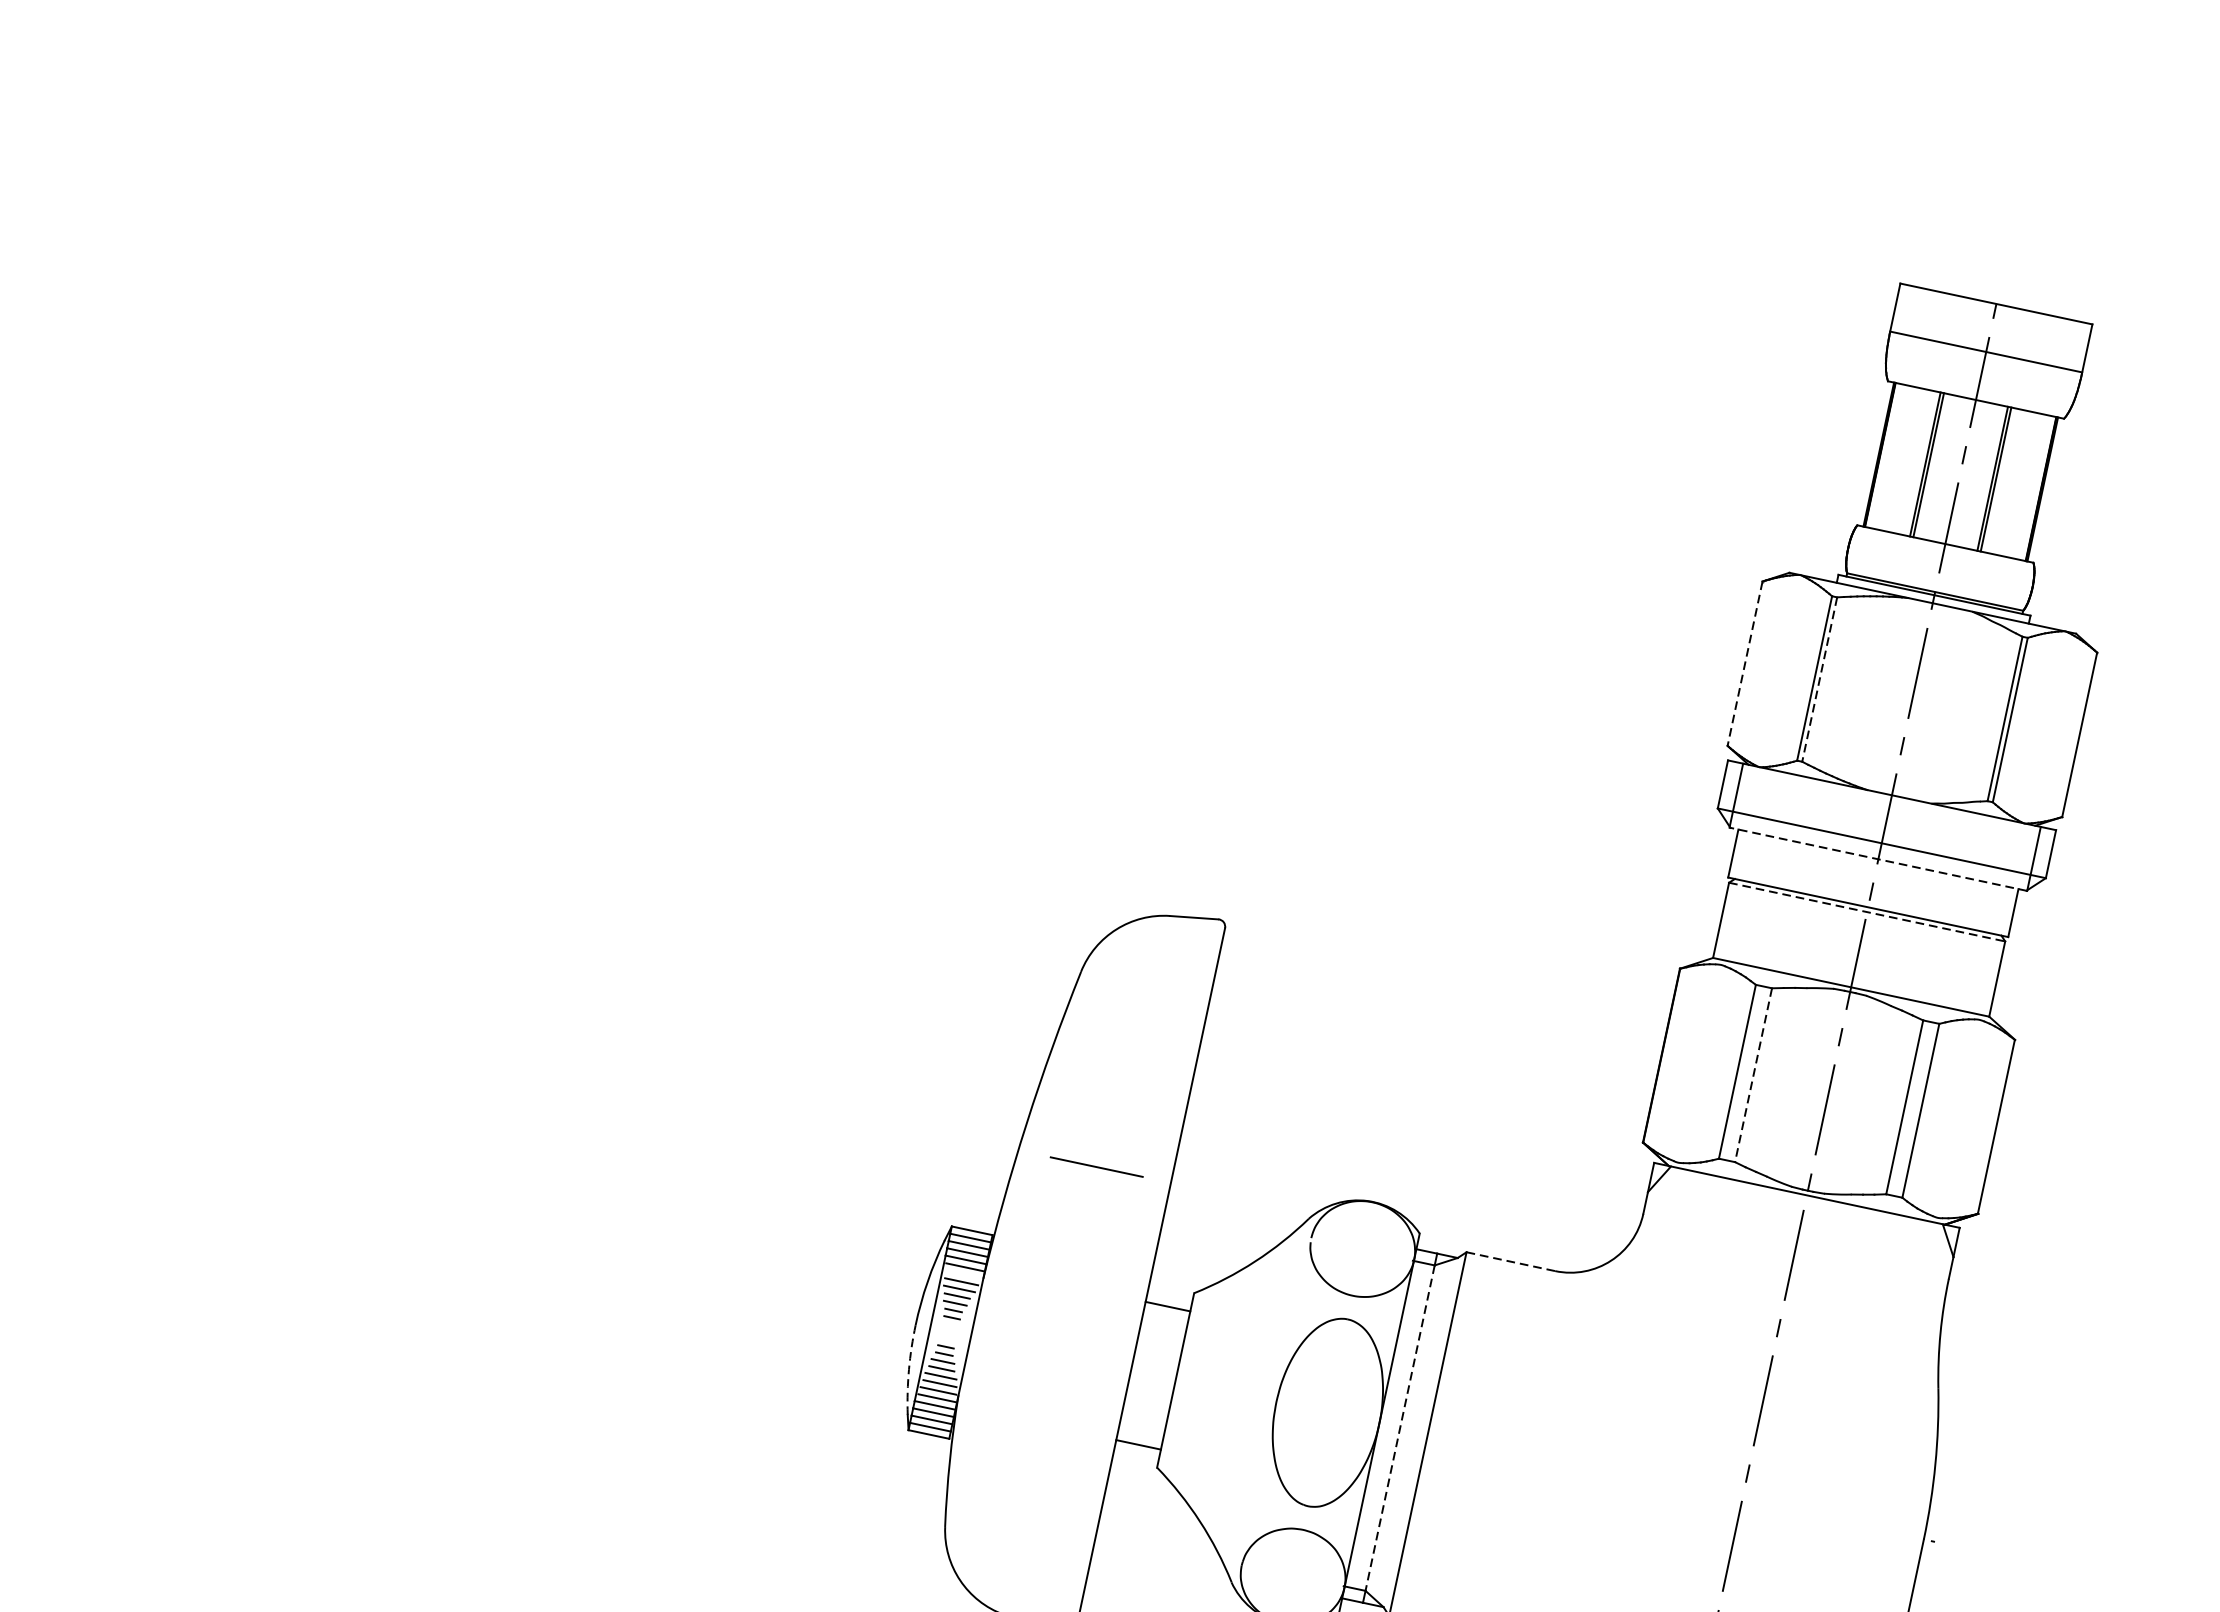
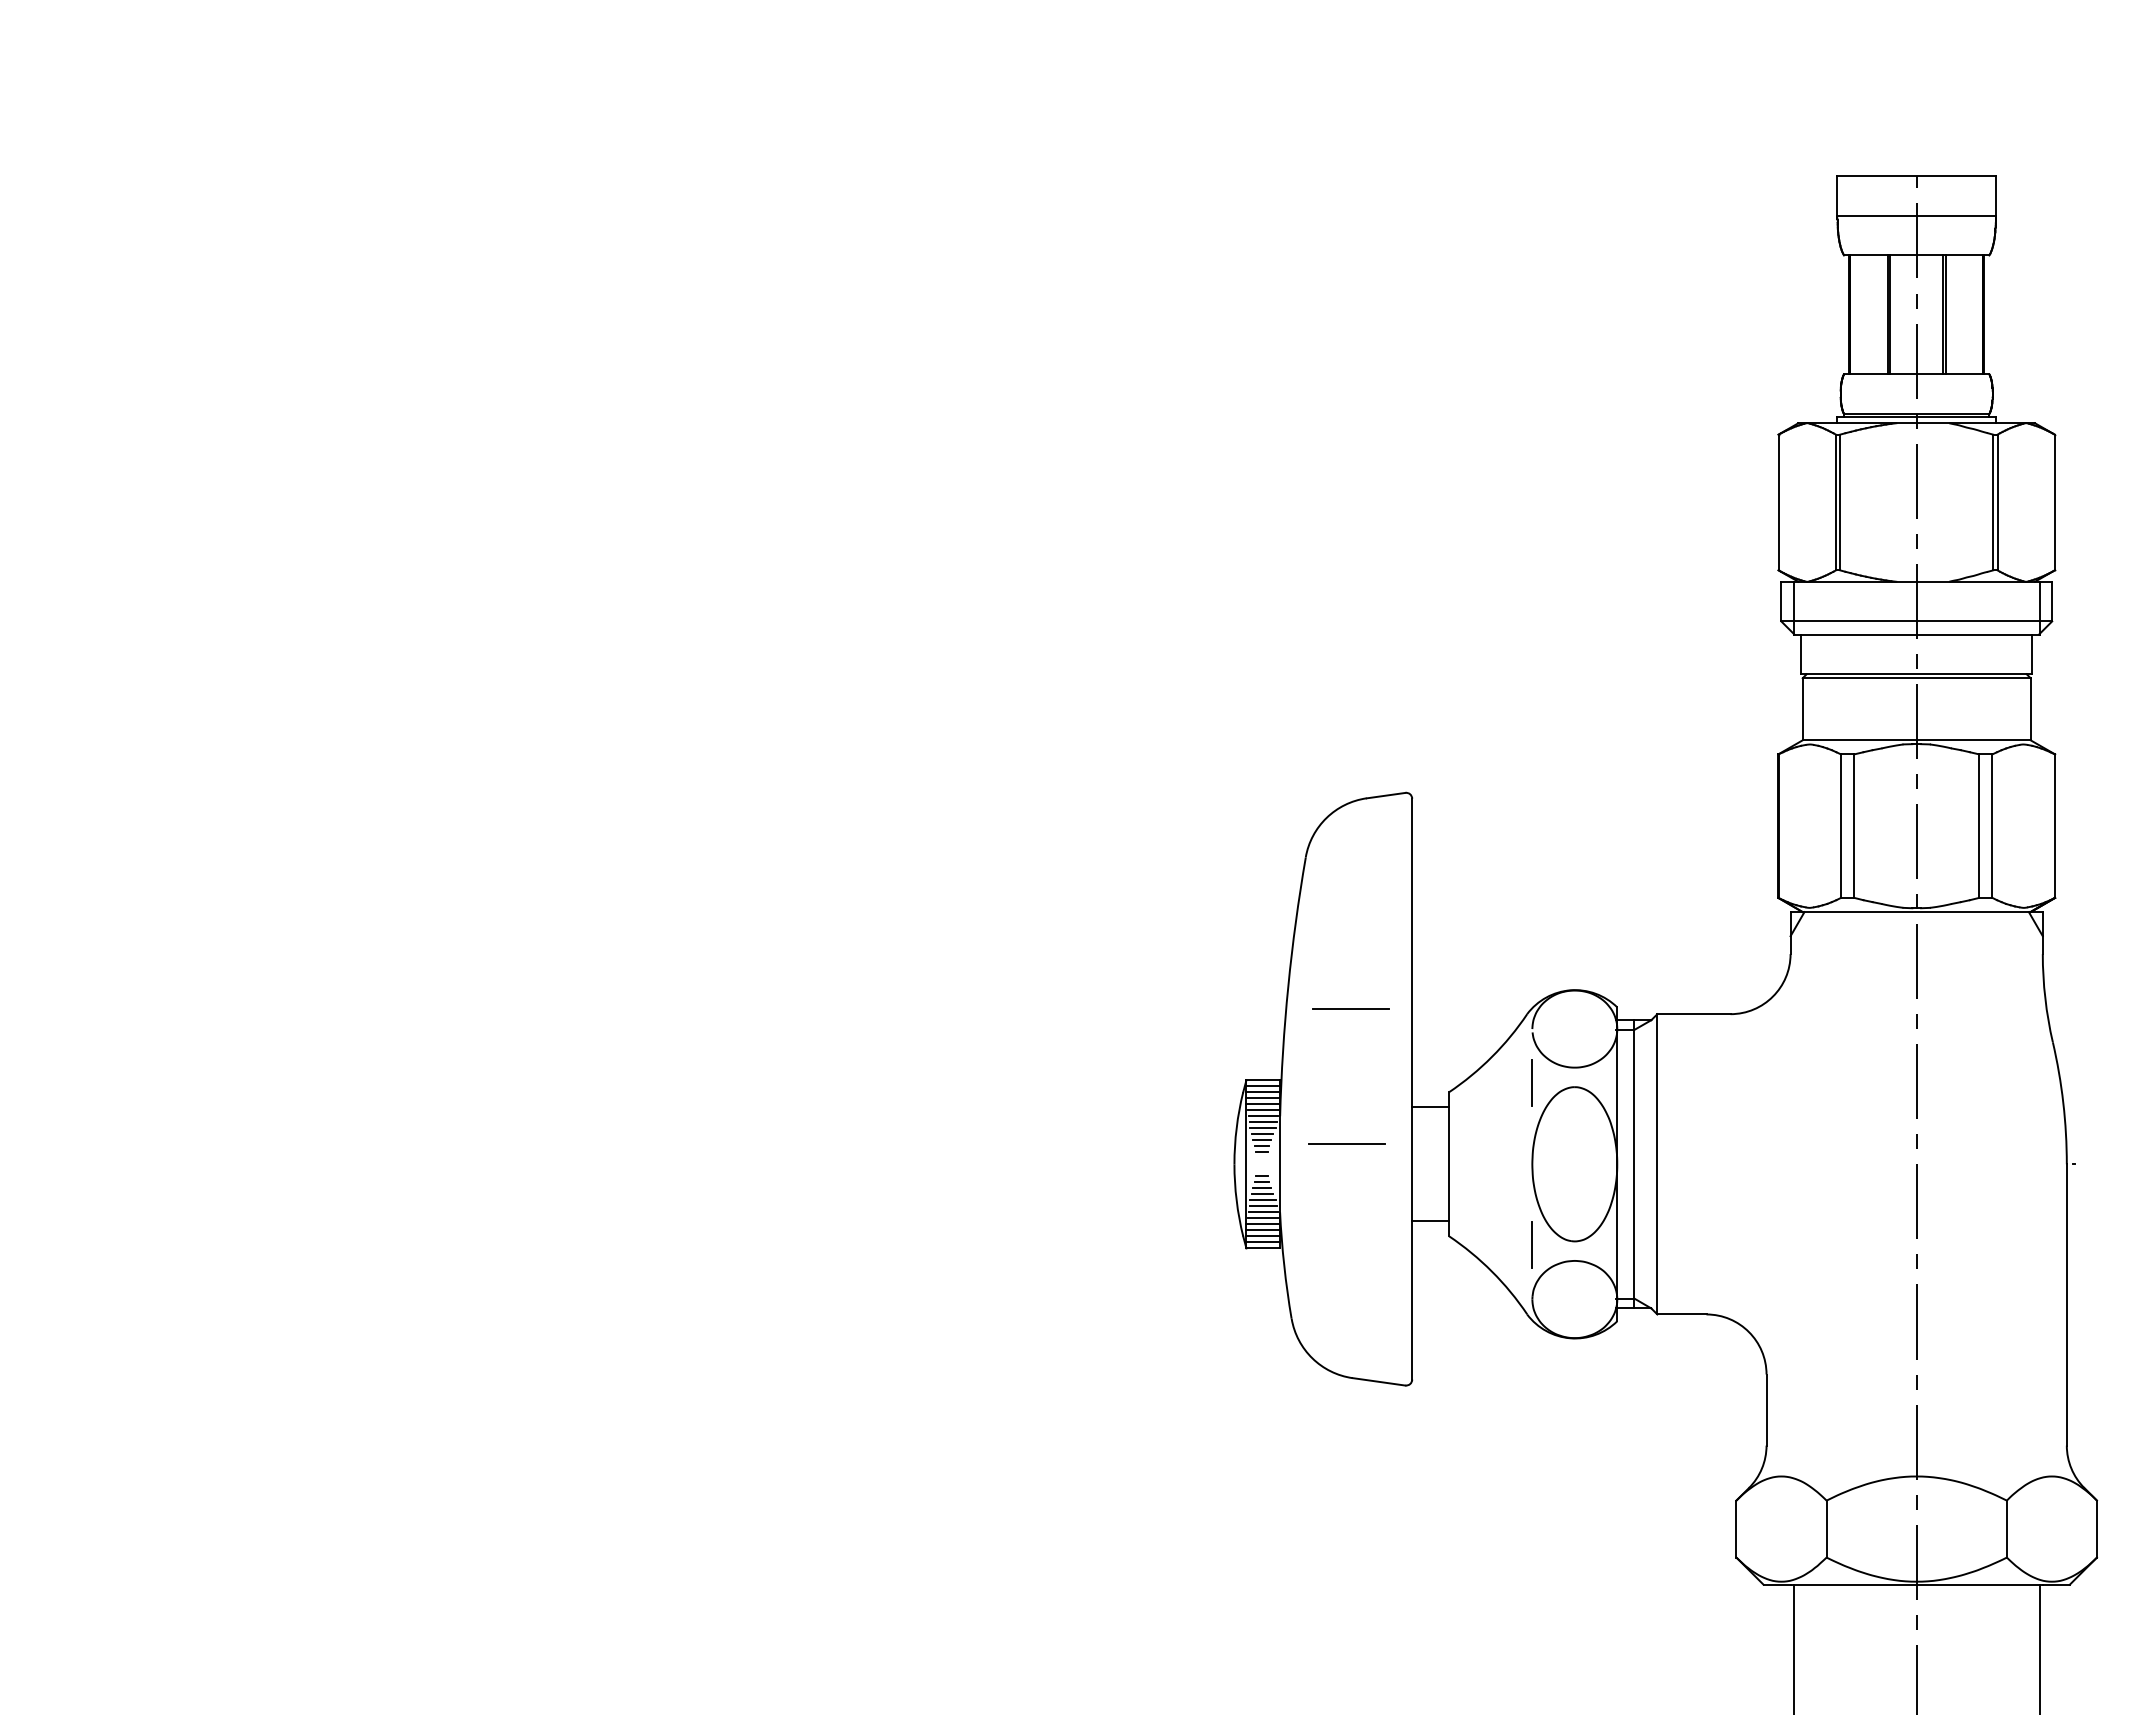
line: (1745, 663) -> (1778, 502), dashed -> solid
line: (1820, 679) -> (1840, 502), dashed -> solid
line: (1878, 859) -> (1916, 634), dashed -> solid
line: (1866, 912) -> (1916, 678), dashed -> solid
line: (1753, 1075) -> (1854, 826), dashed -> solid
line: (1510, 1261) -> (1693, 1014), dashed -> solid
line: (963, 1274) -> (1263, 1116), added
line: (1296, 1302) -> (1531, 1082), added
line: (1056, 1328) -> (1346, 1143), added
arc: (908, 1369) -> (1236, 1200), dashed -> solid
line: (1400, 1428) -> (1634, 1164), dashed -> solid
line: (1254, 1498) -> (1531, 1244), added

